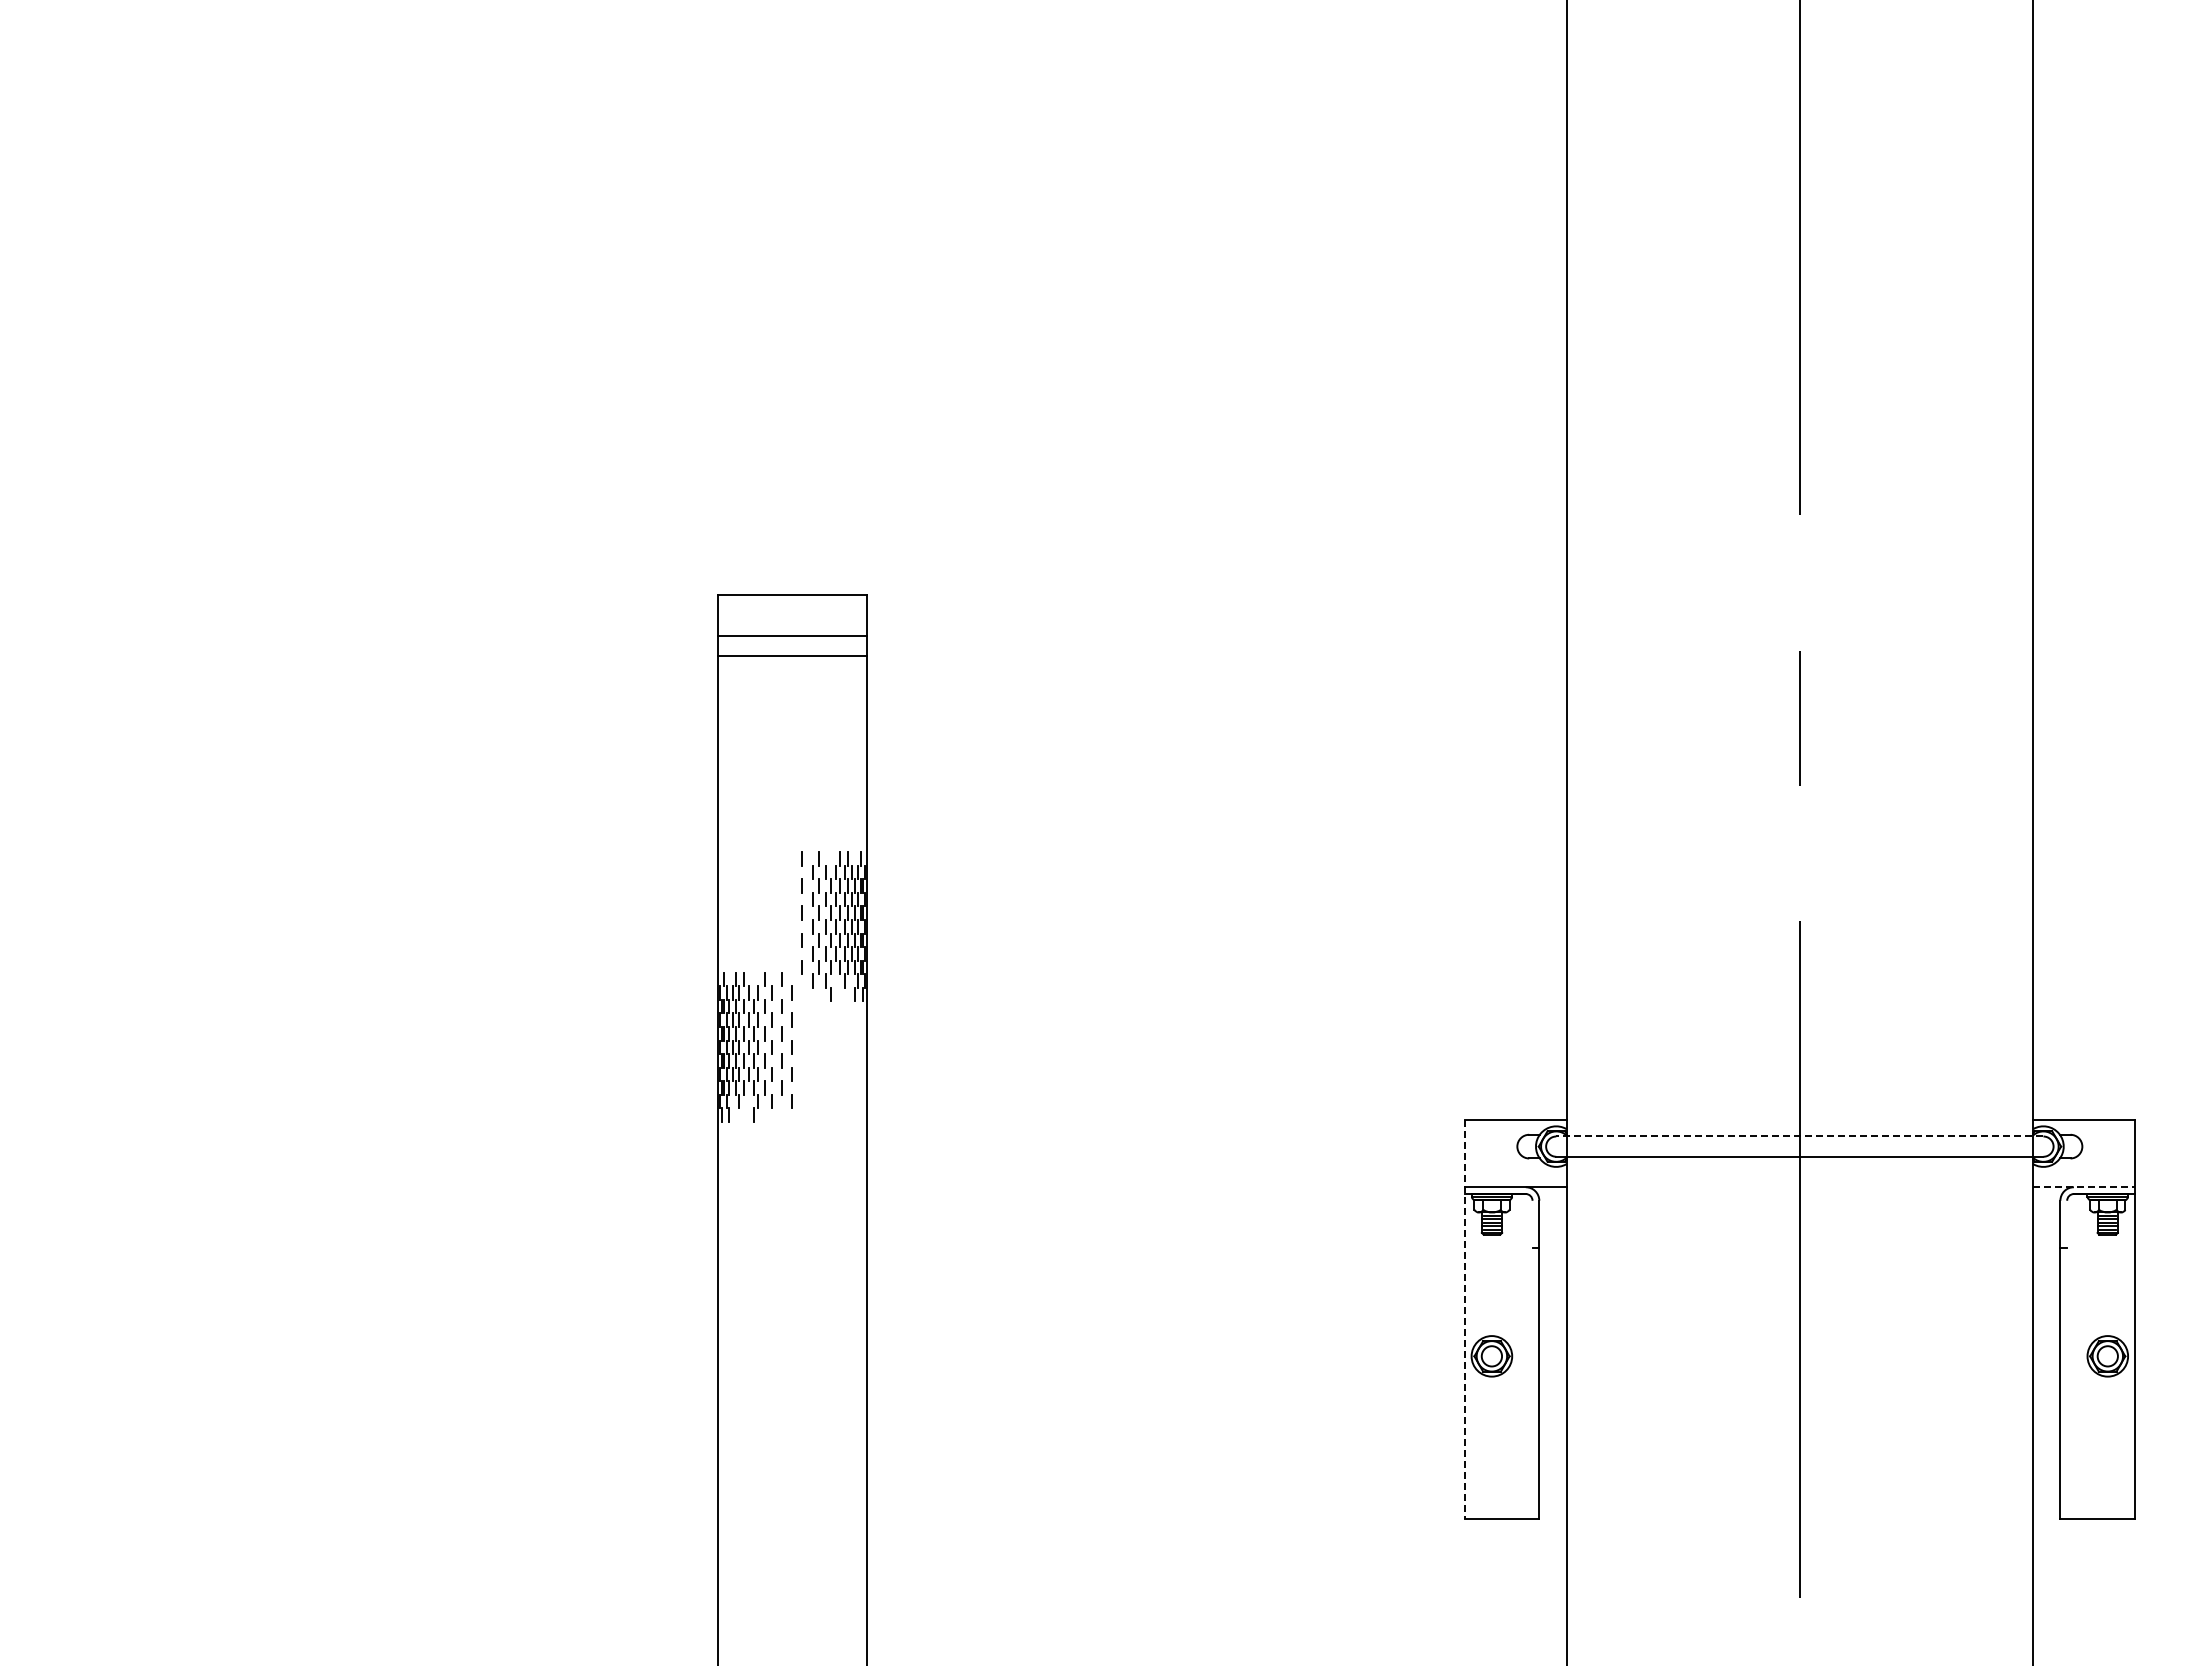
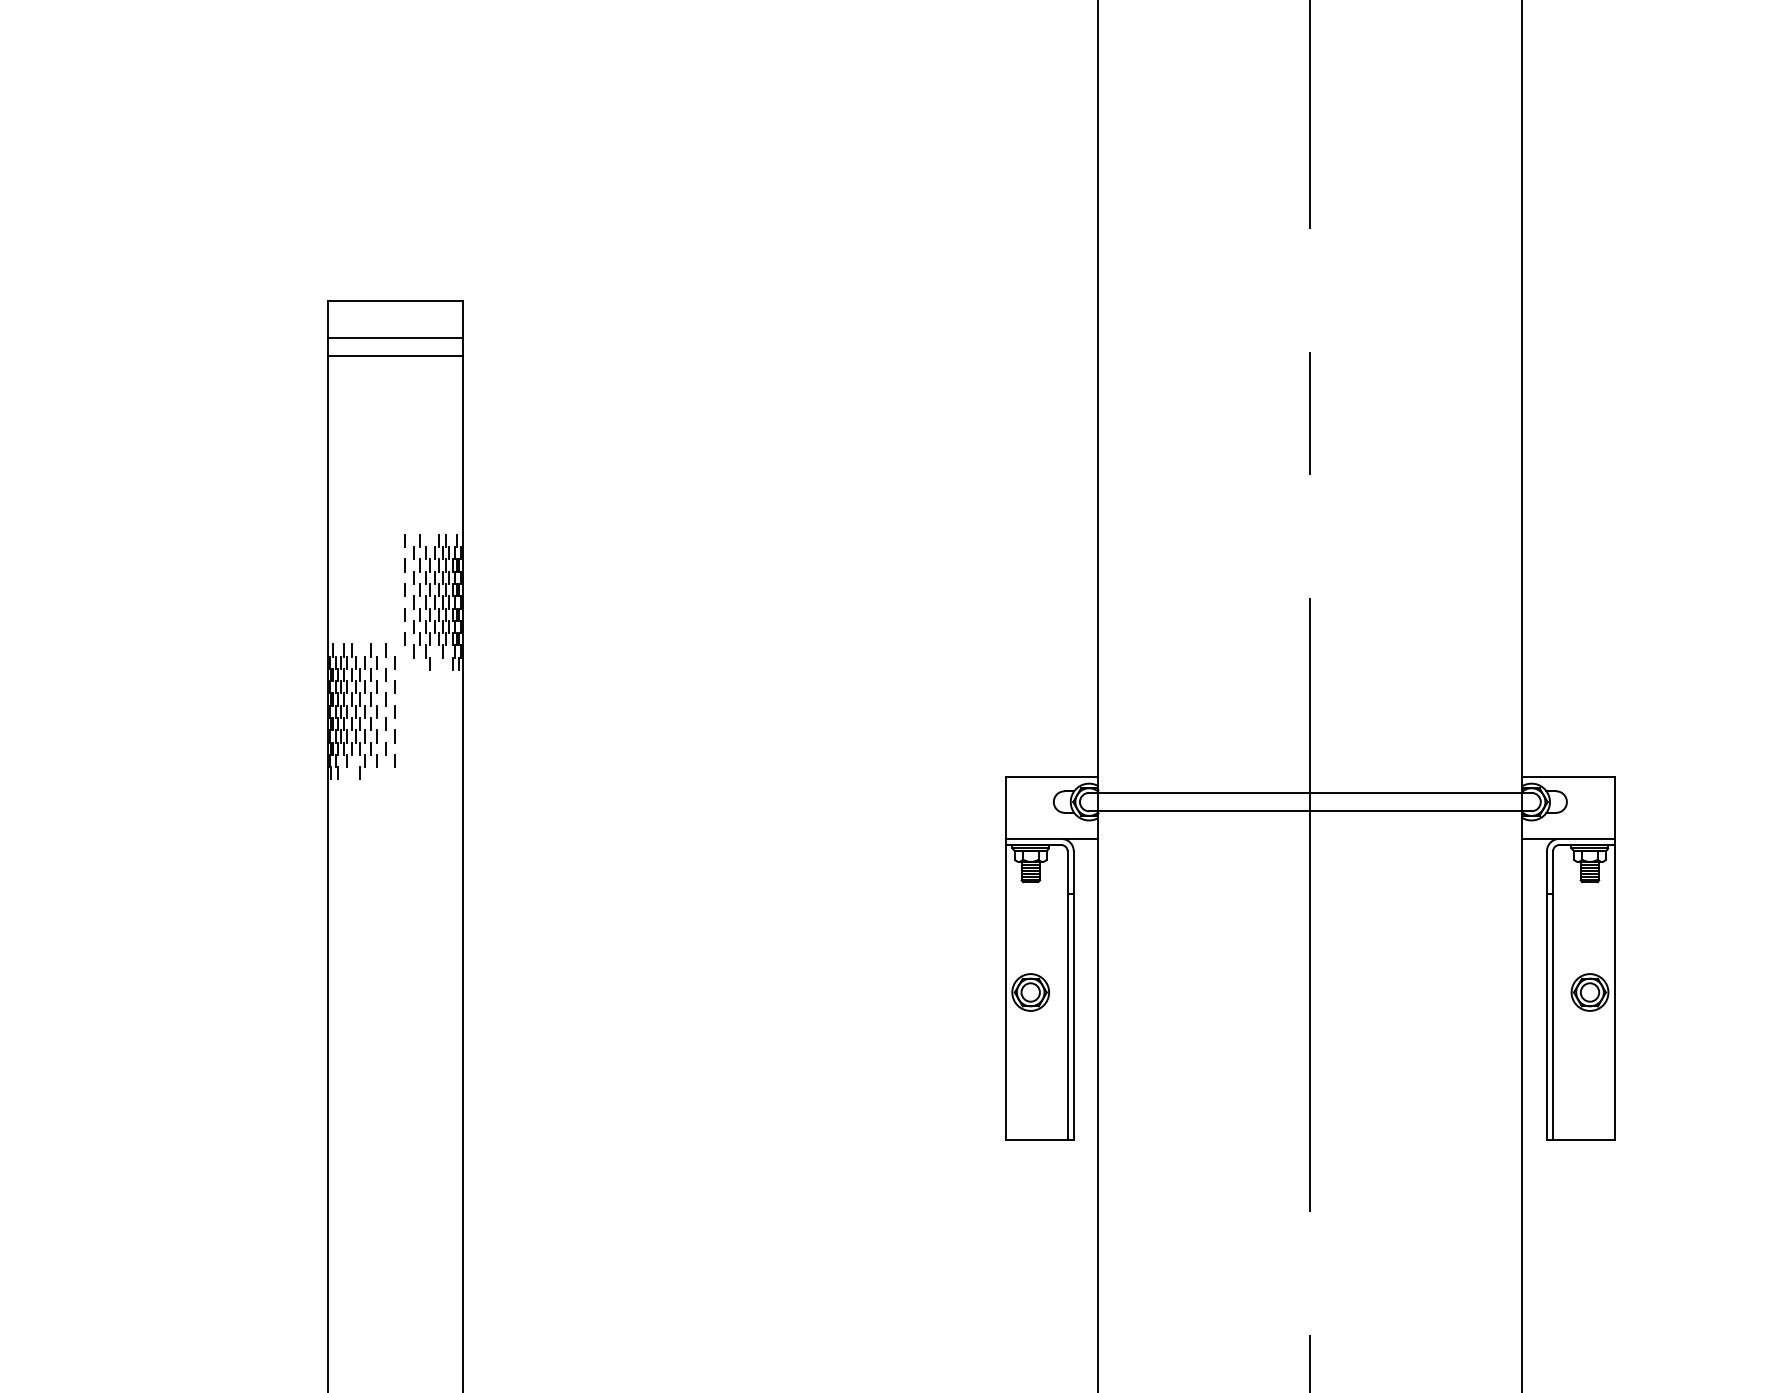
line: (1799, 1136) -> (1310, 792), dashed -> solid
line: (2084, 1187) -> (1568, 839), dashed -> solid
line: (1464, 1319) -> (1005, 959), dashed -> solid
line: (1532, 1359) -> (1067, 995), added
line: (2067, 1359) -> (1553, 995), added

